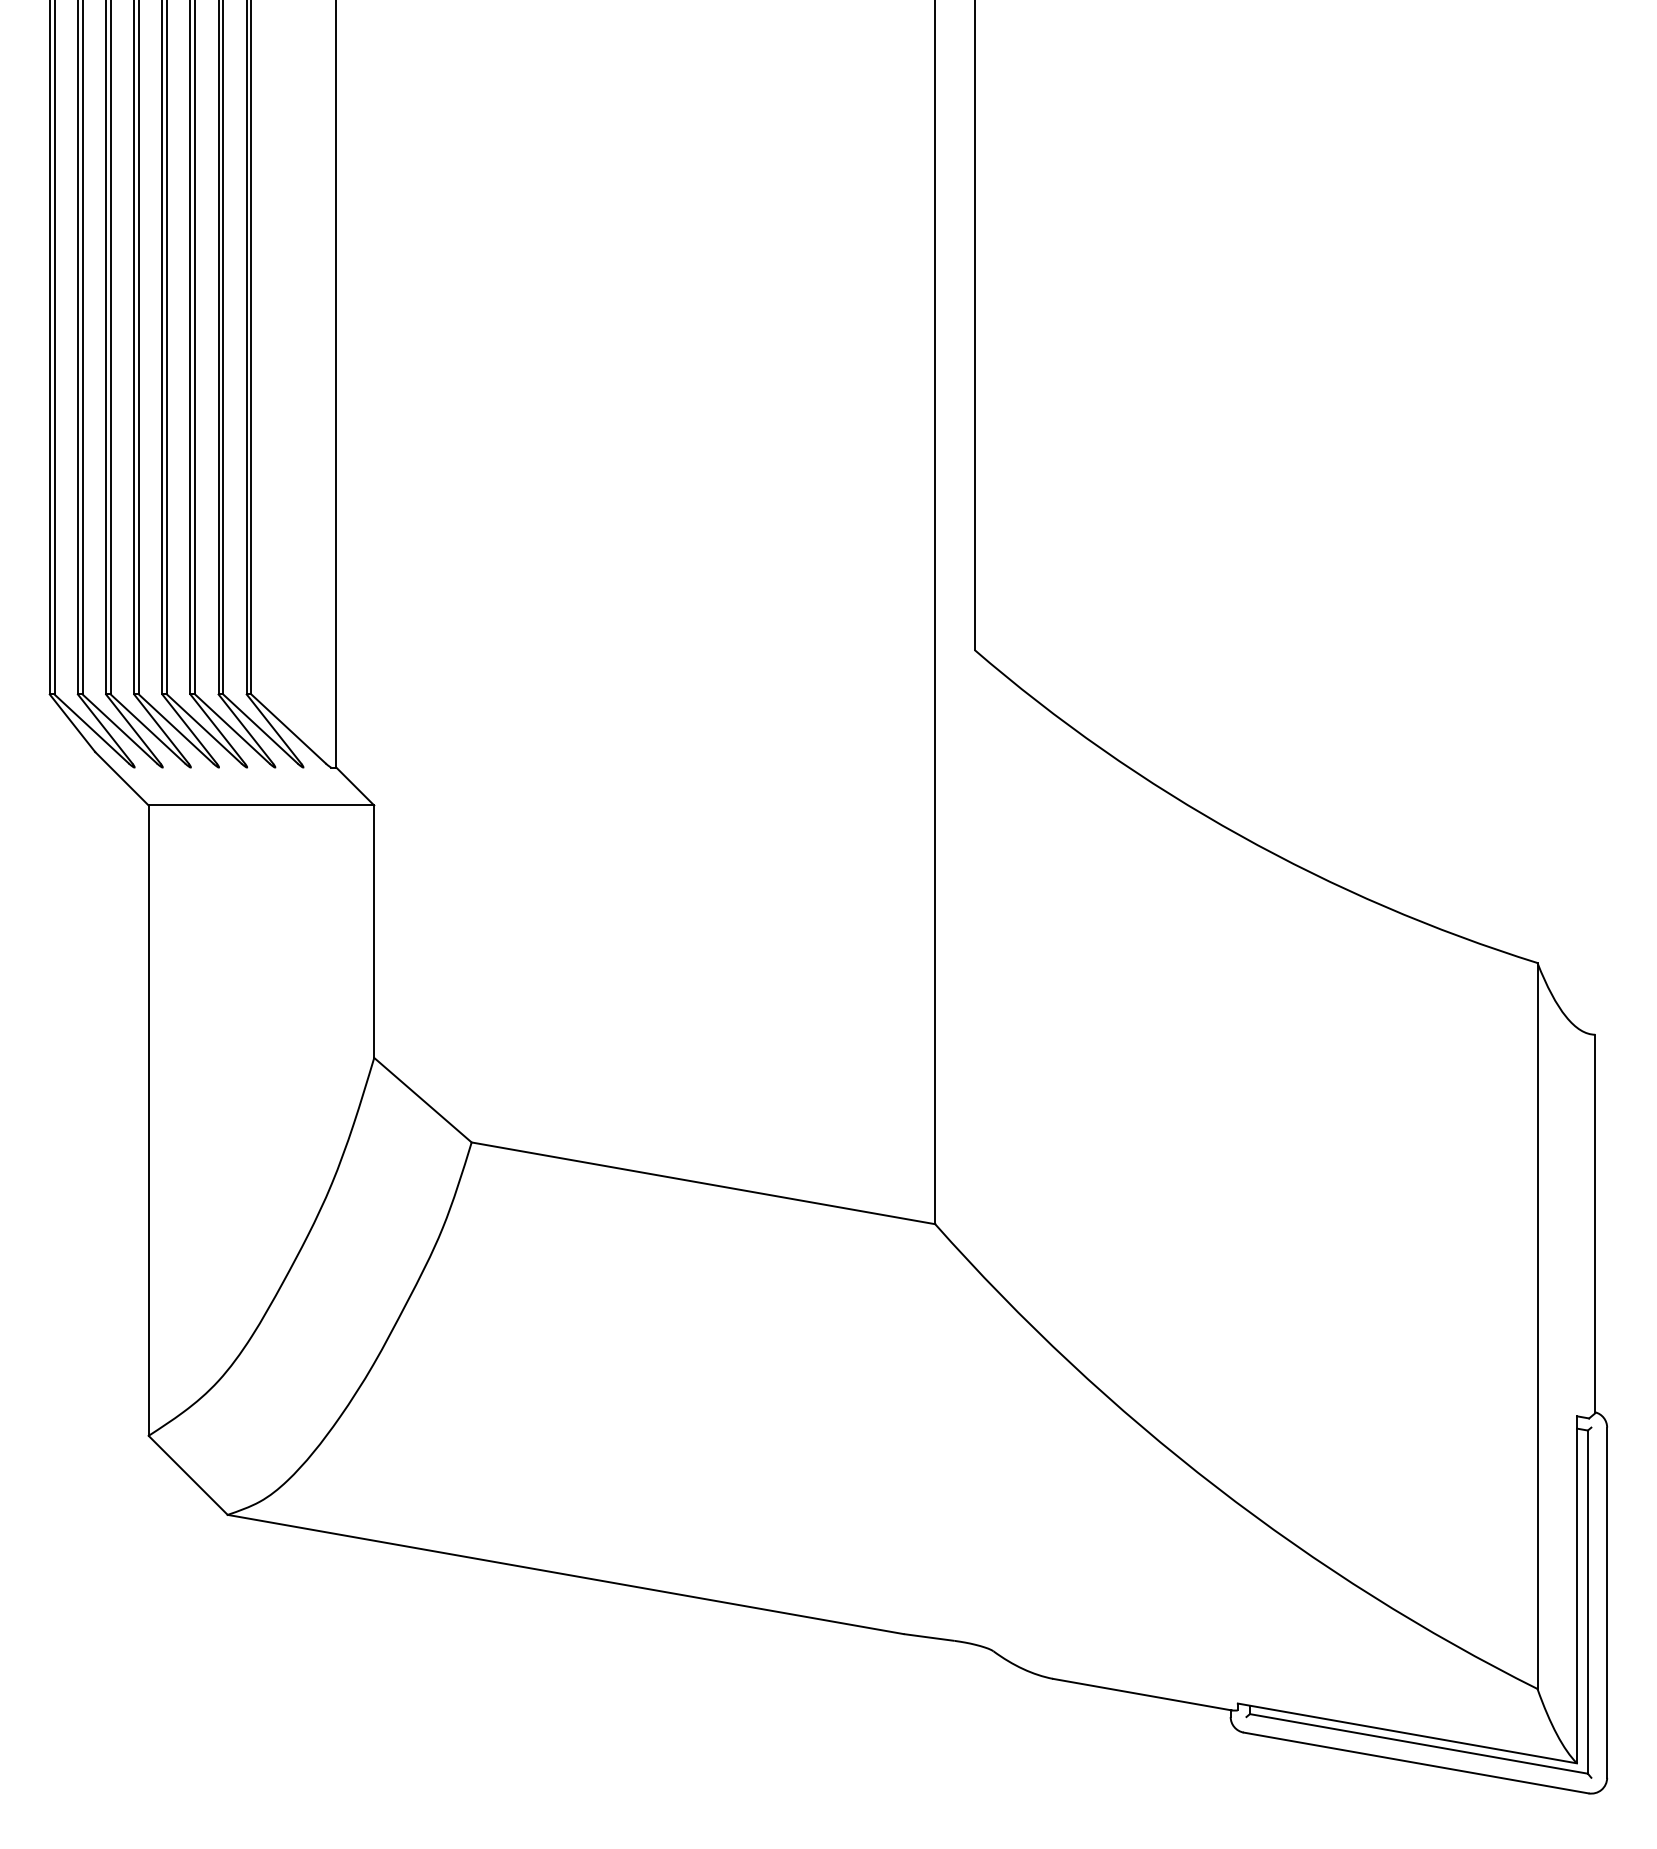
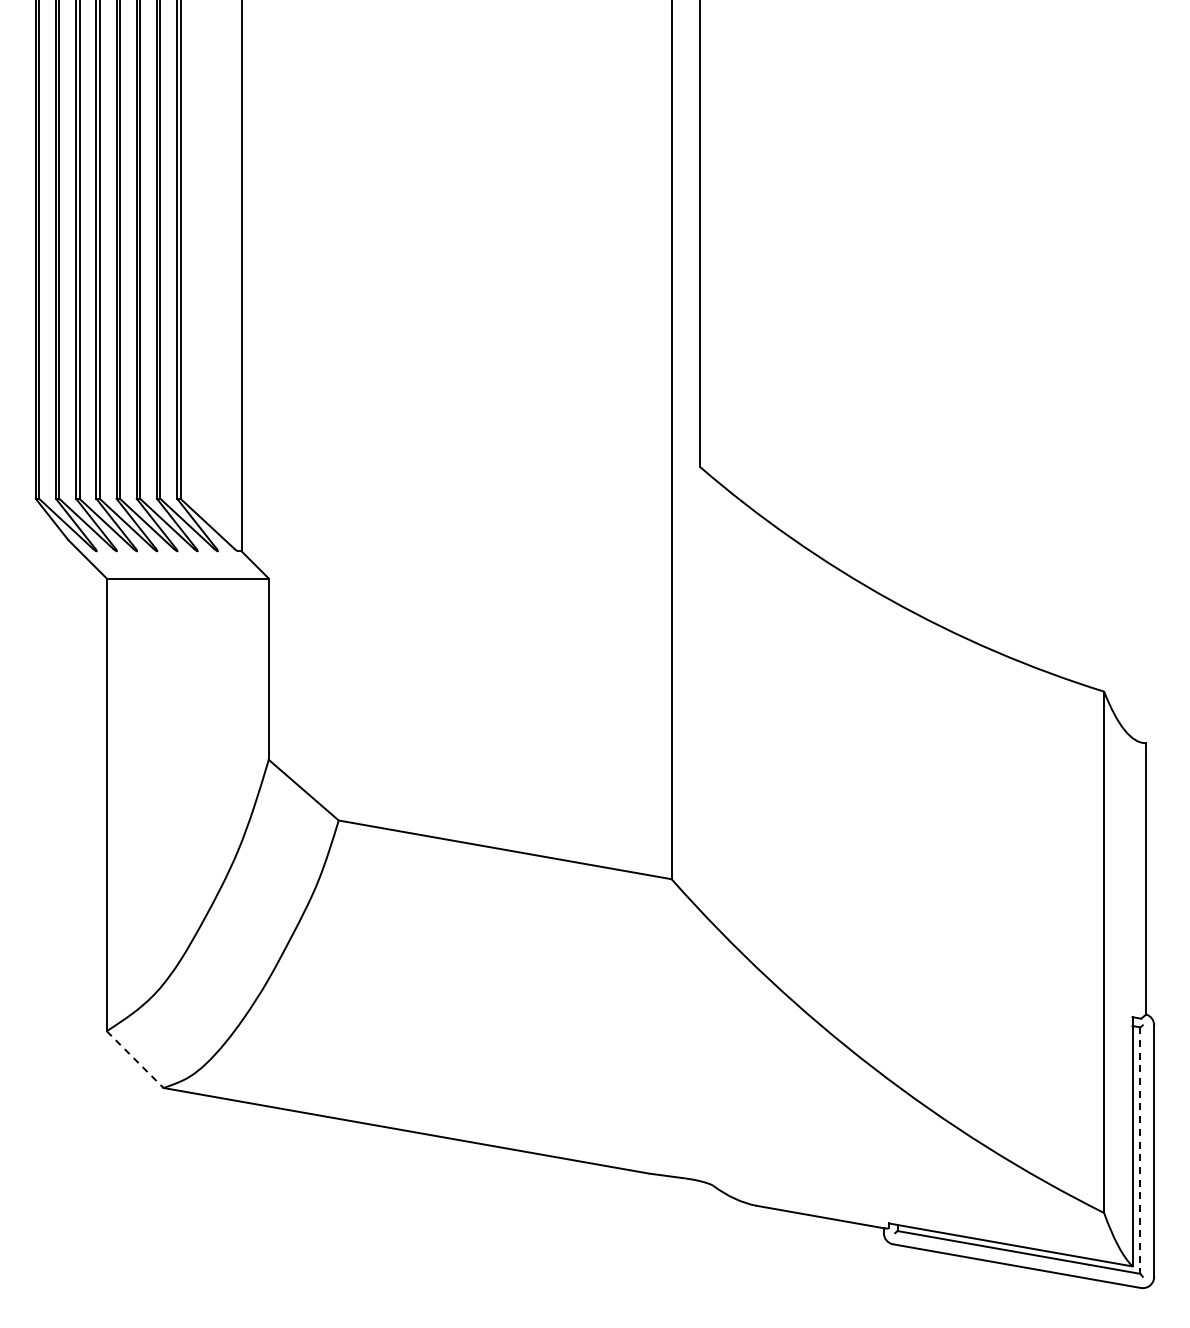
line: (188, 1475) -> (135, 1059), solid -> dashed
line: (1588, 1603) -> (1140, 1151), solid -> dashed

